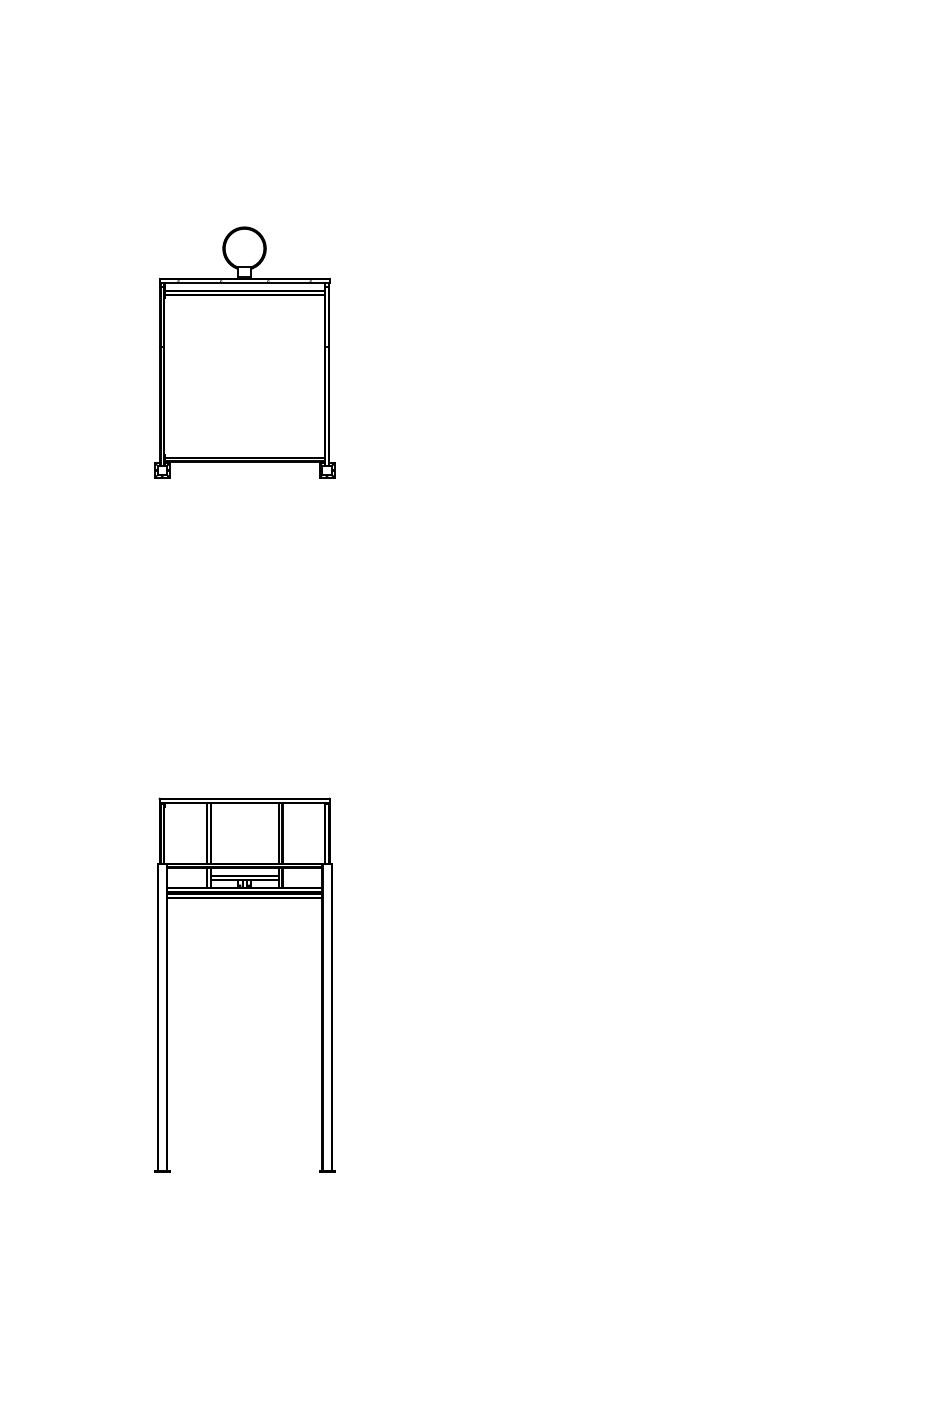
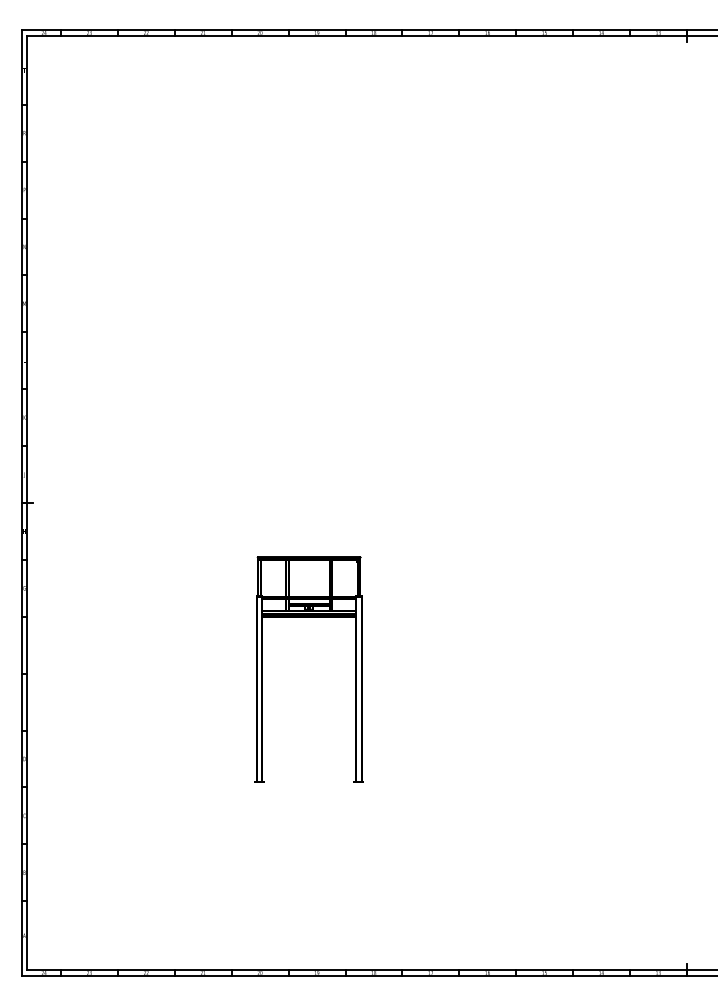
part: (243, 352) -> (308, 288), removed

